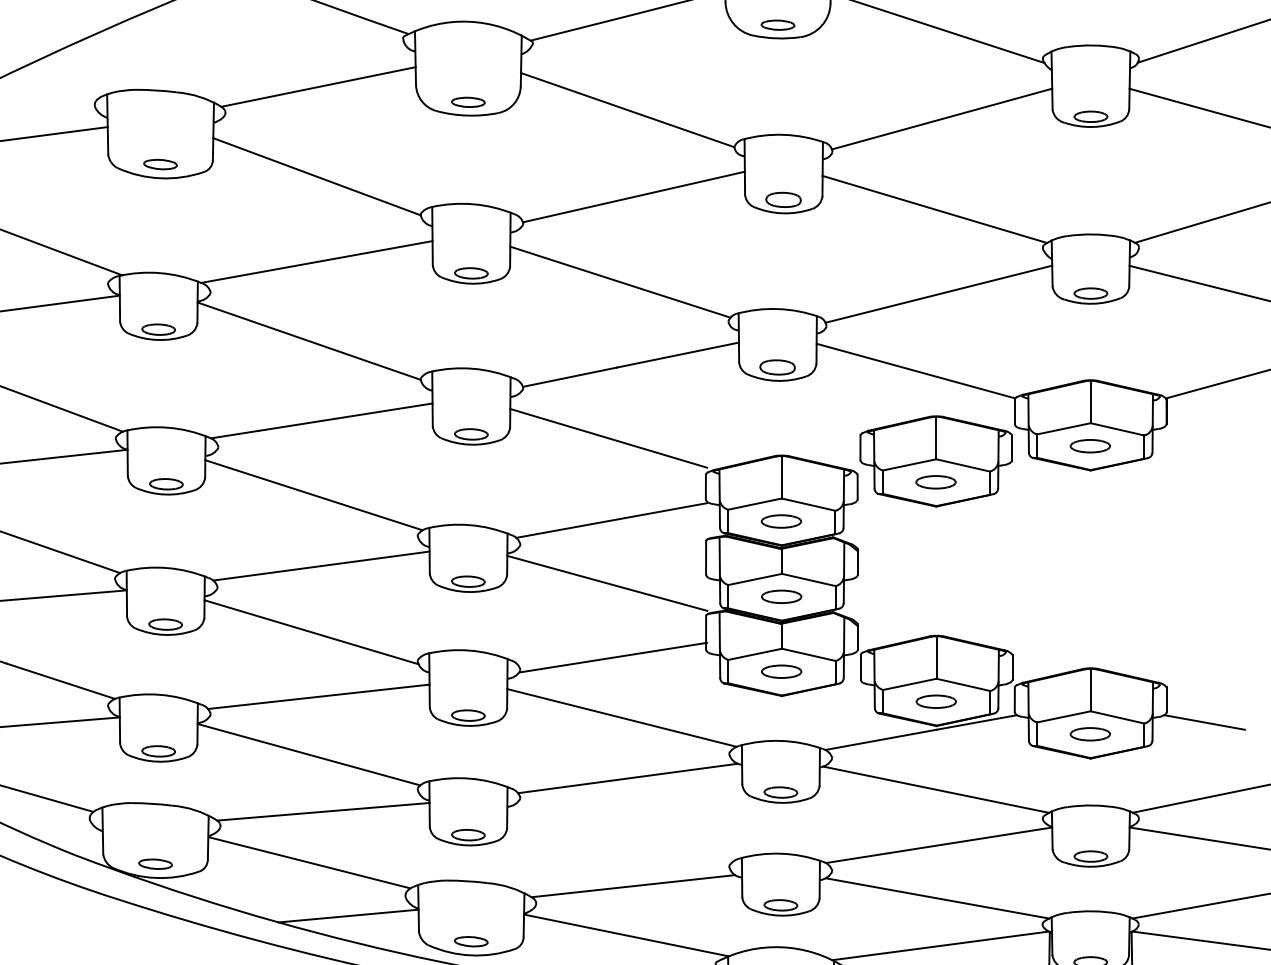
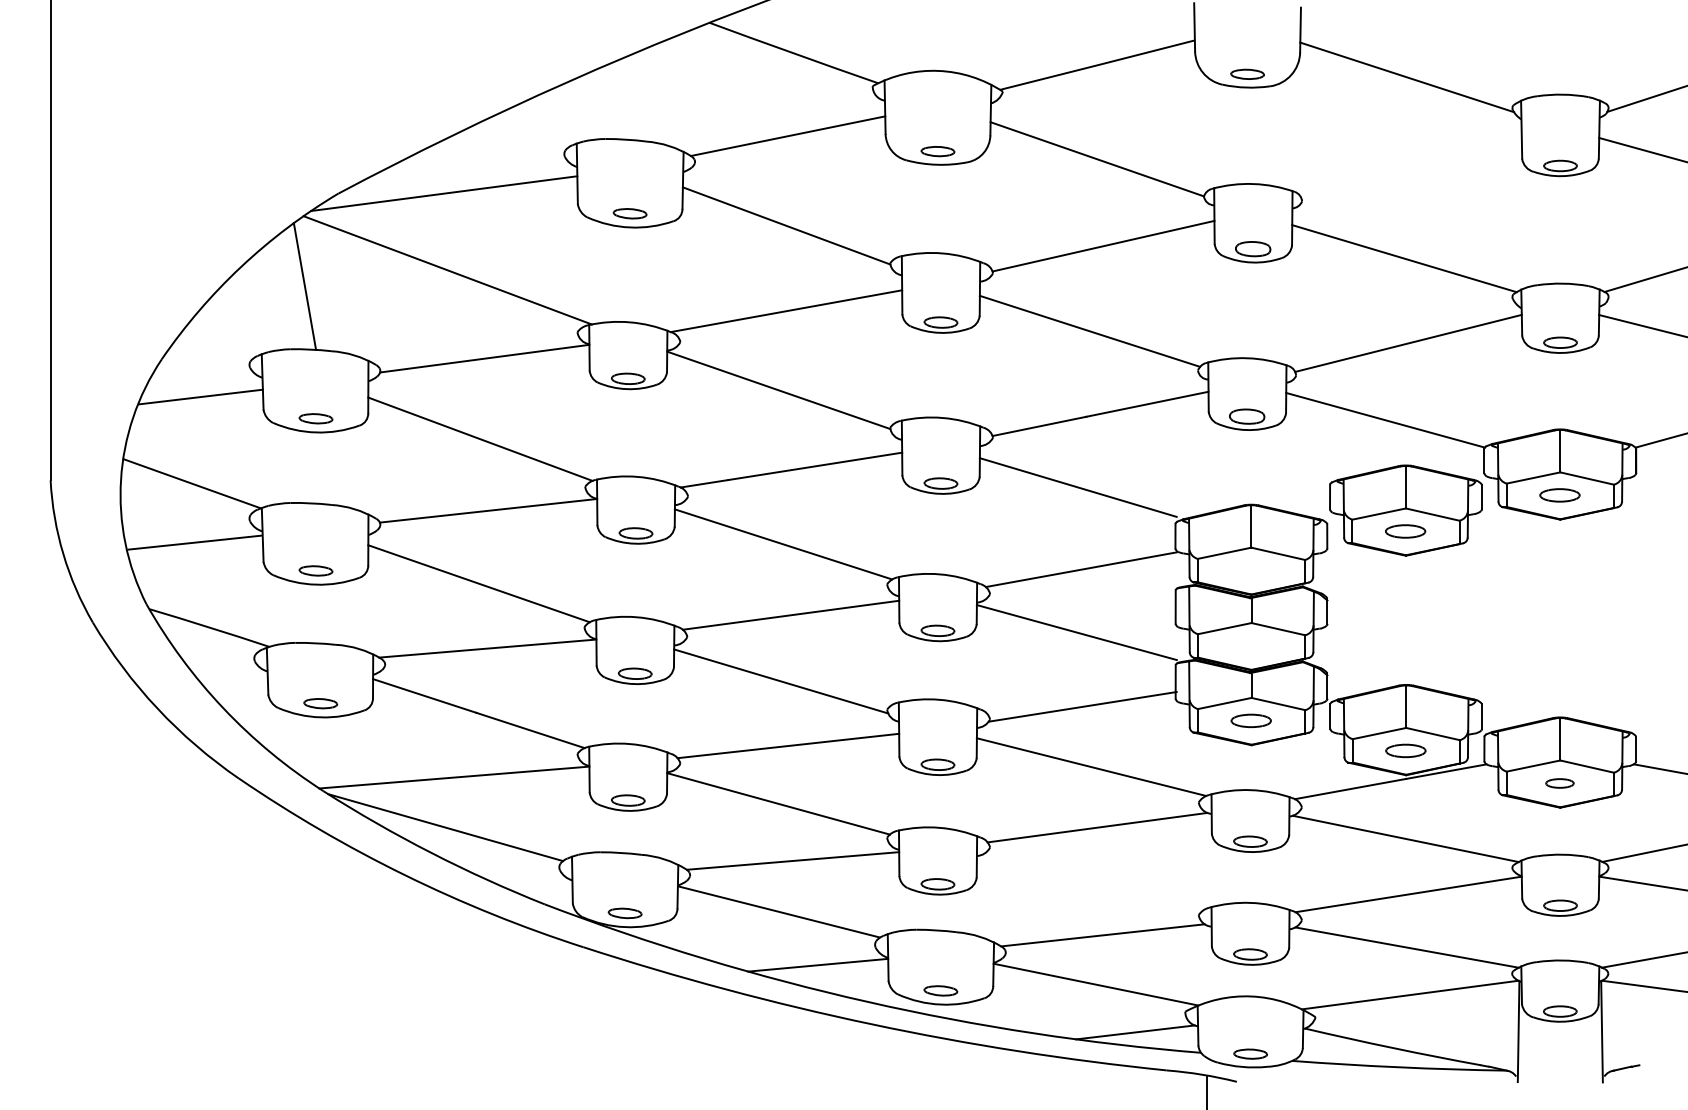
line: (941, 118) -> (1411, 167), removed
part: (780, 521) -> (1250, 570), removed
part: (780, 596) -> (1250, 645), removed
part: (1089, 734) -> (1559, 783), size x0.7

